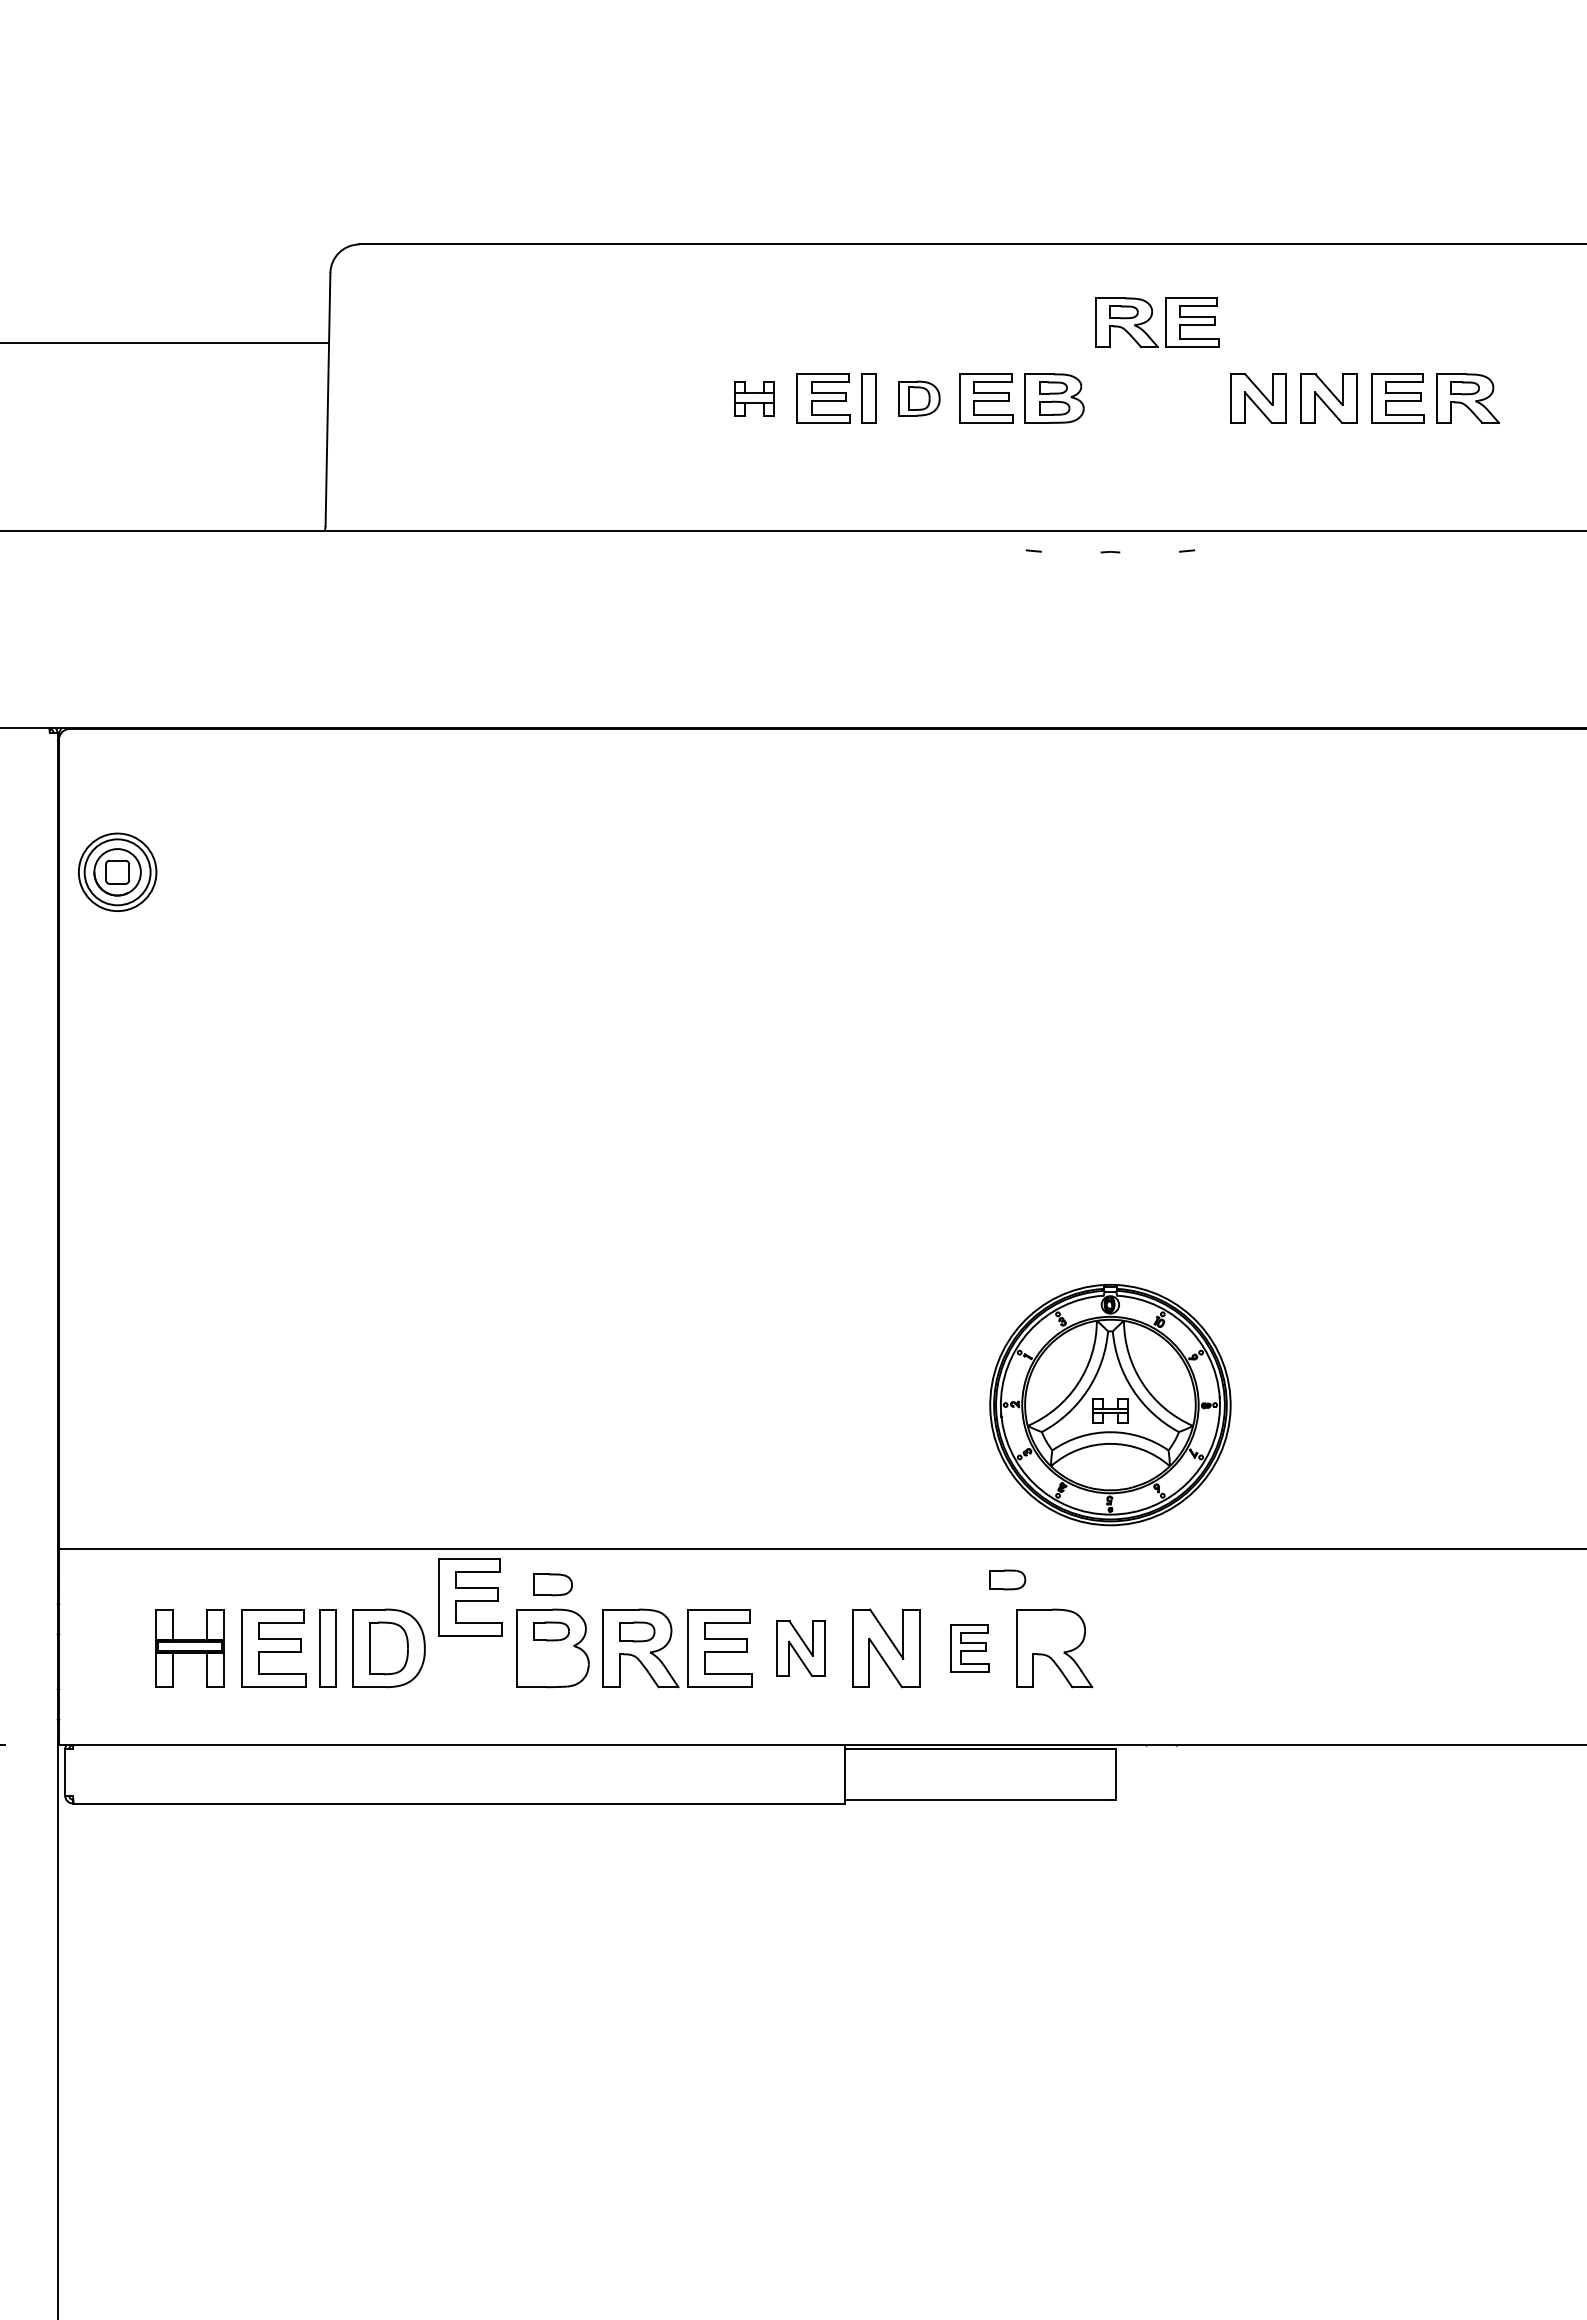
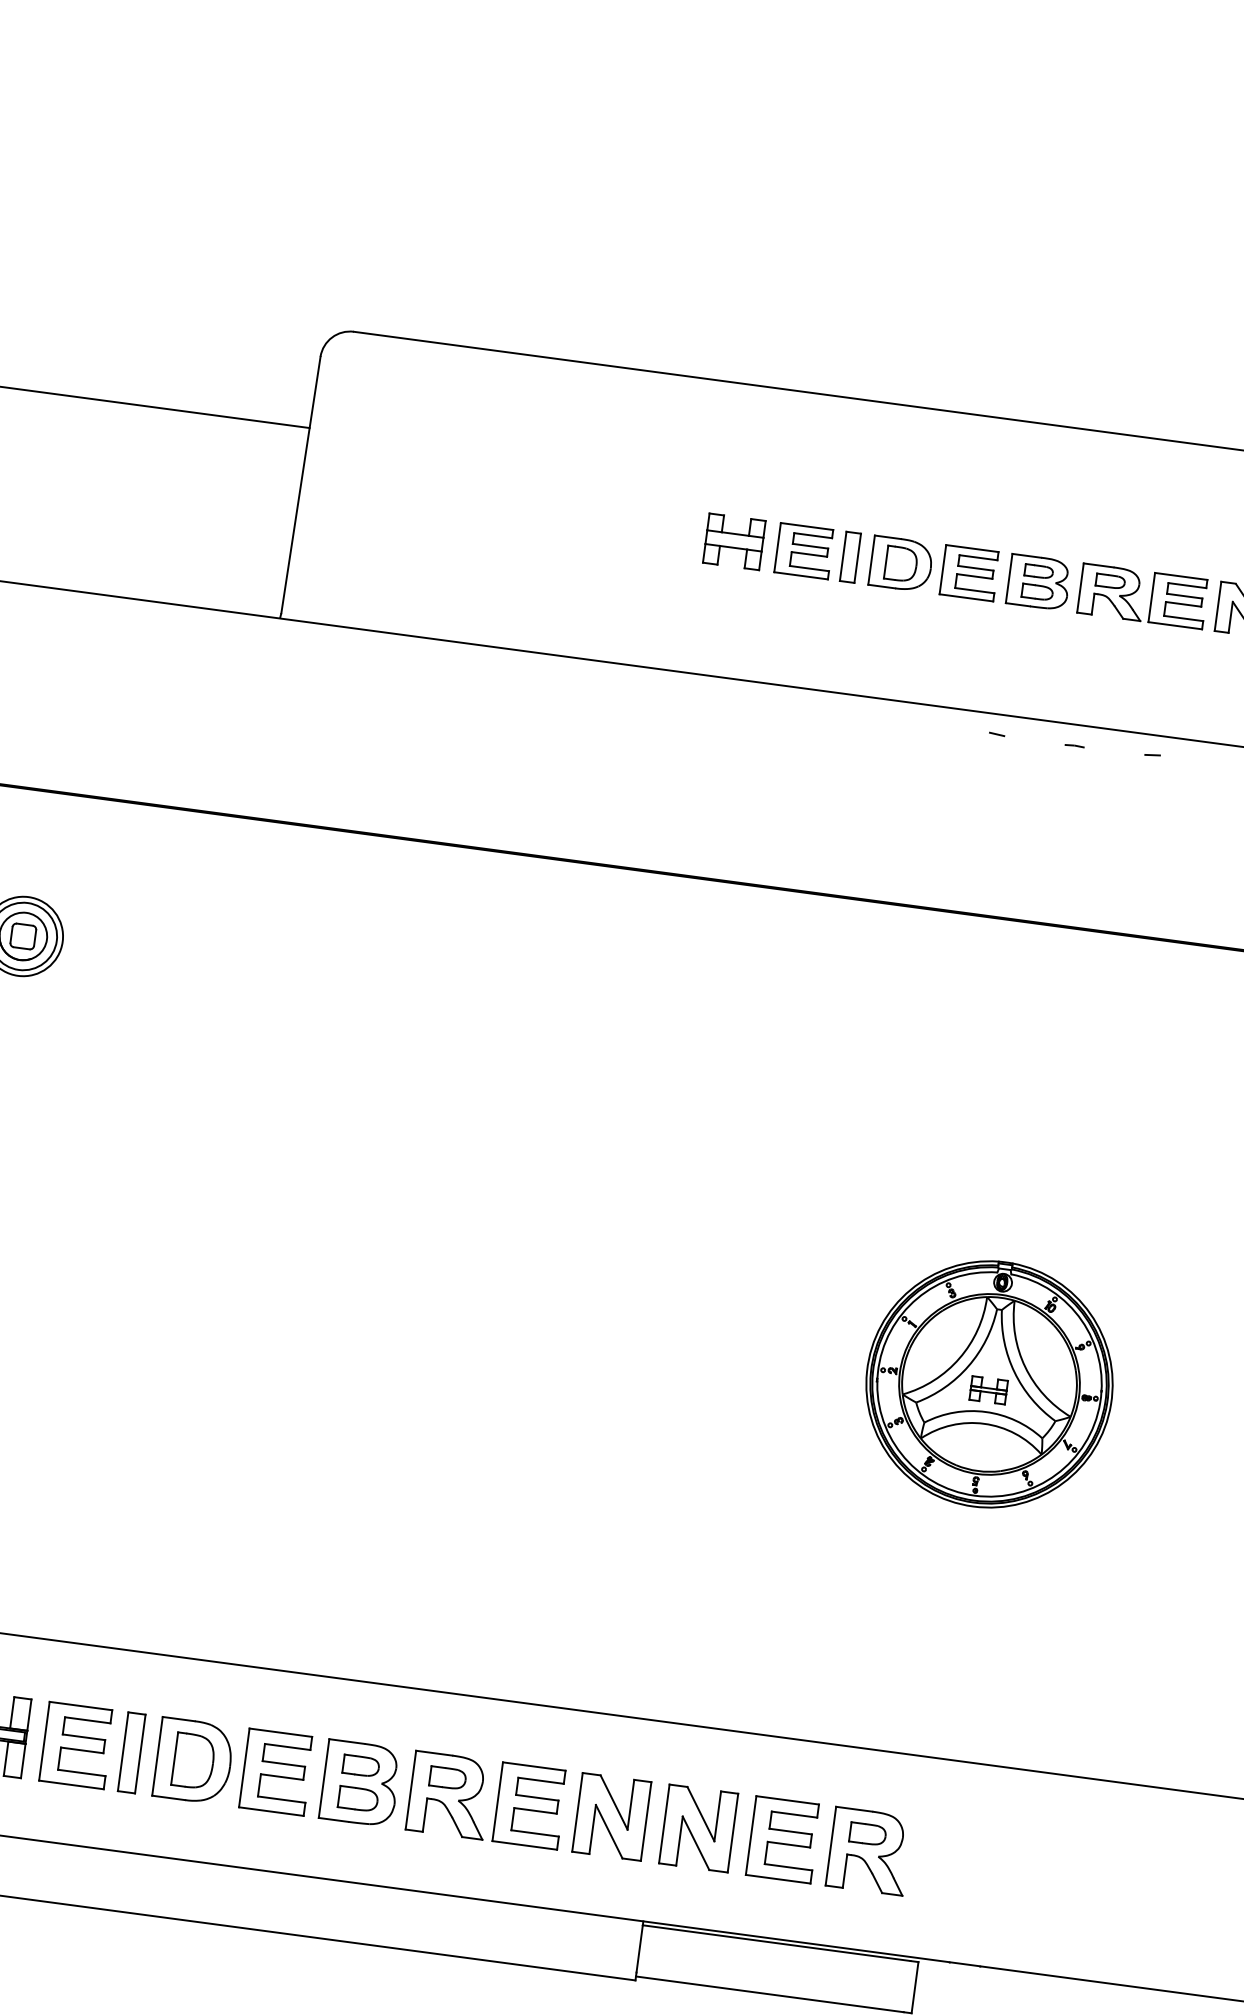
part: (1151, 318) -> (1137, 591), moved
part: (754, 398) -> (734, 541), size x1.43
part: (919, 398) -> (901, 564), size x1.43
part: (1110, 1405) -> (989, 1384), moved
part: (1007, 1579) -> (867, 1833), moved
part: (552, 1584) -> (357, 1798), moved
part: (470, 1597) -> (276, 1772), moved
part: (800, 1648) -> (611, 1817), size x1.43
part: (969, 1648) -> (783, 1839), size x1.67

